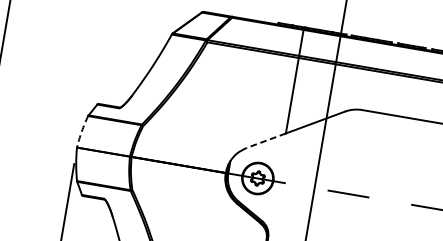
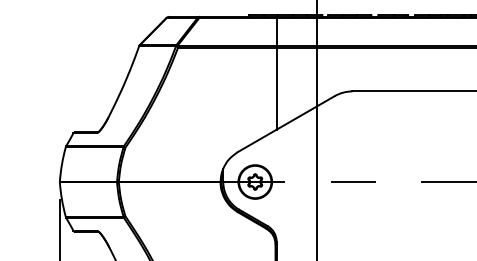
arc: (81, 131) -> (61, 164), dashed -> solid
line: (265, 141) -> (256, 141), dashed -> solid

